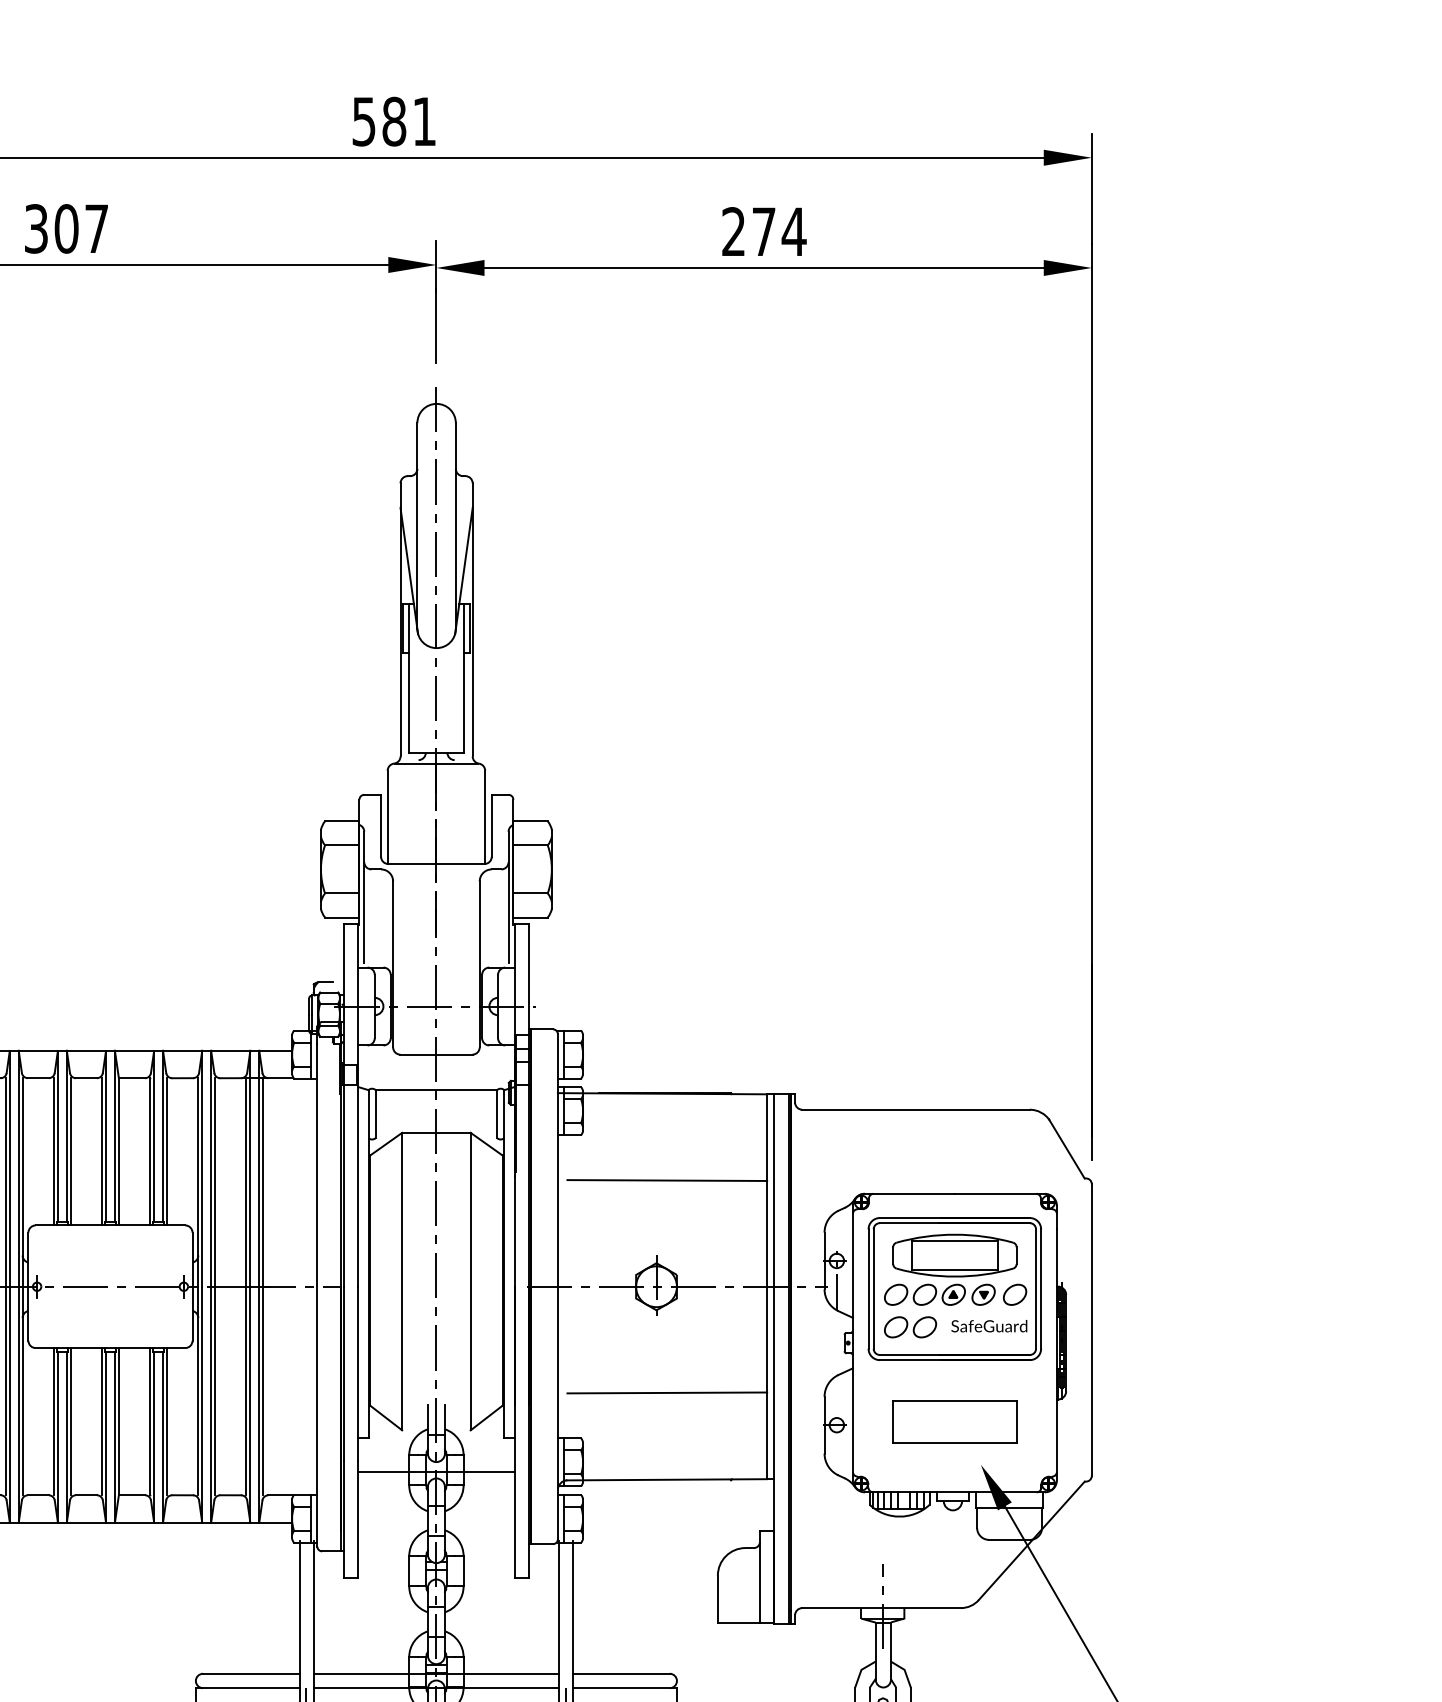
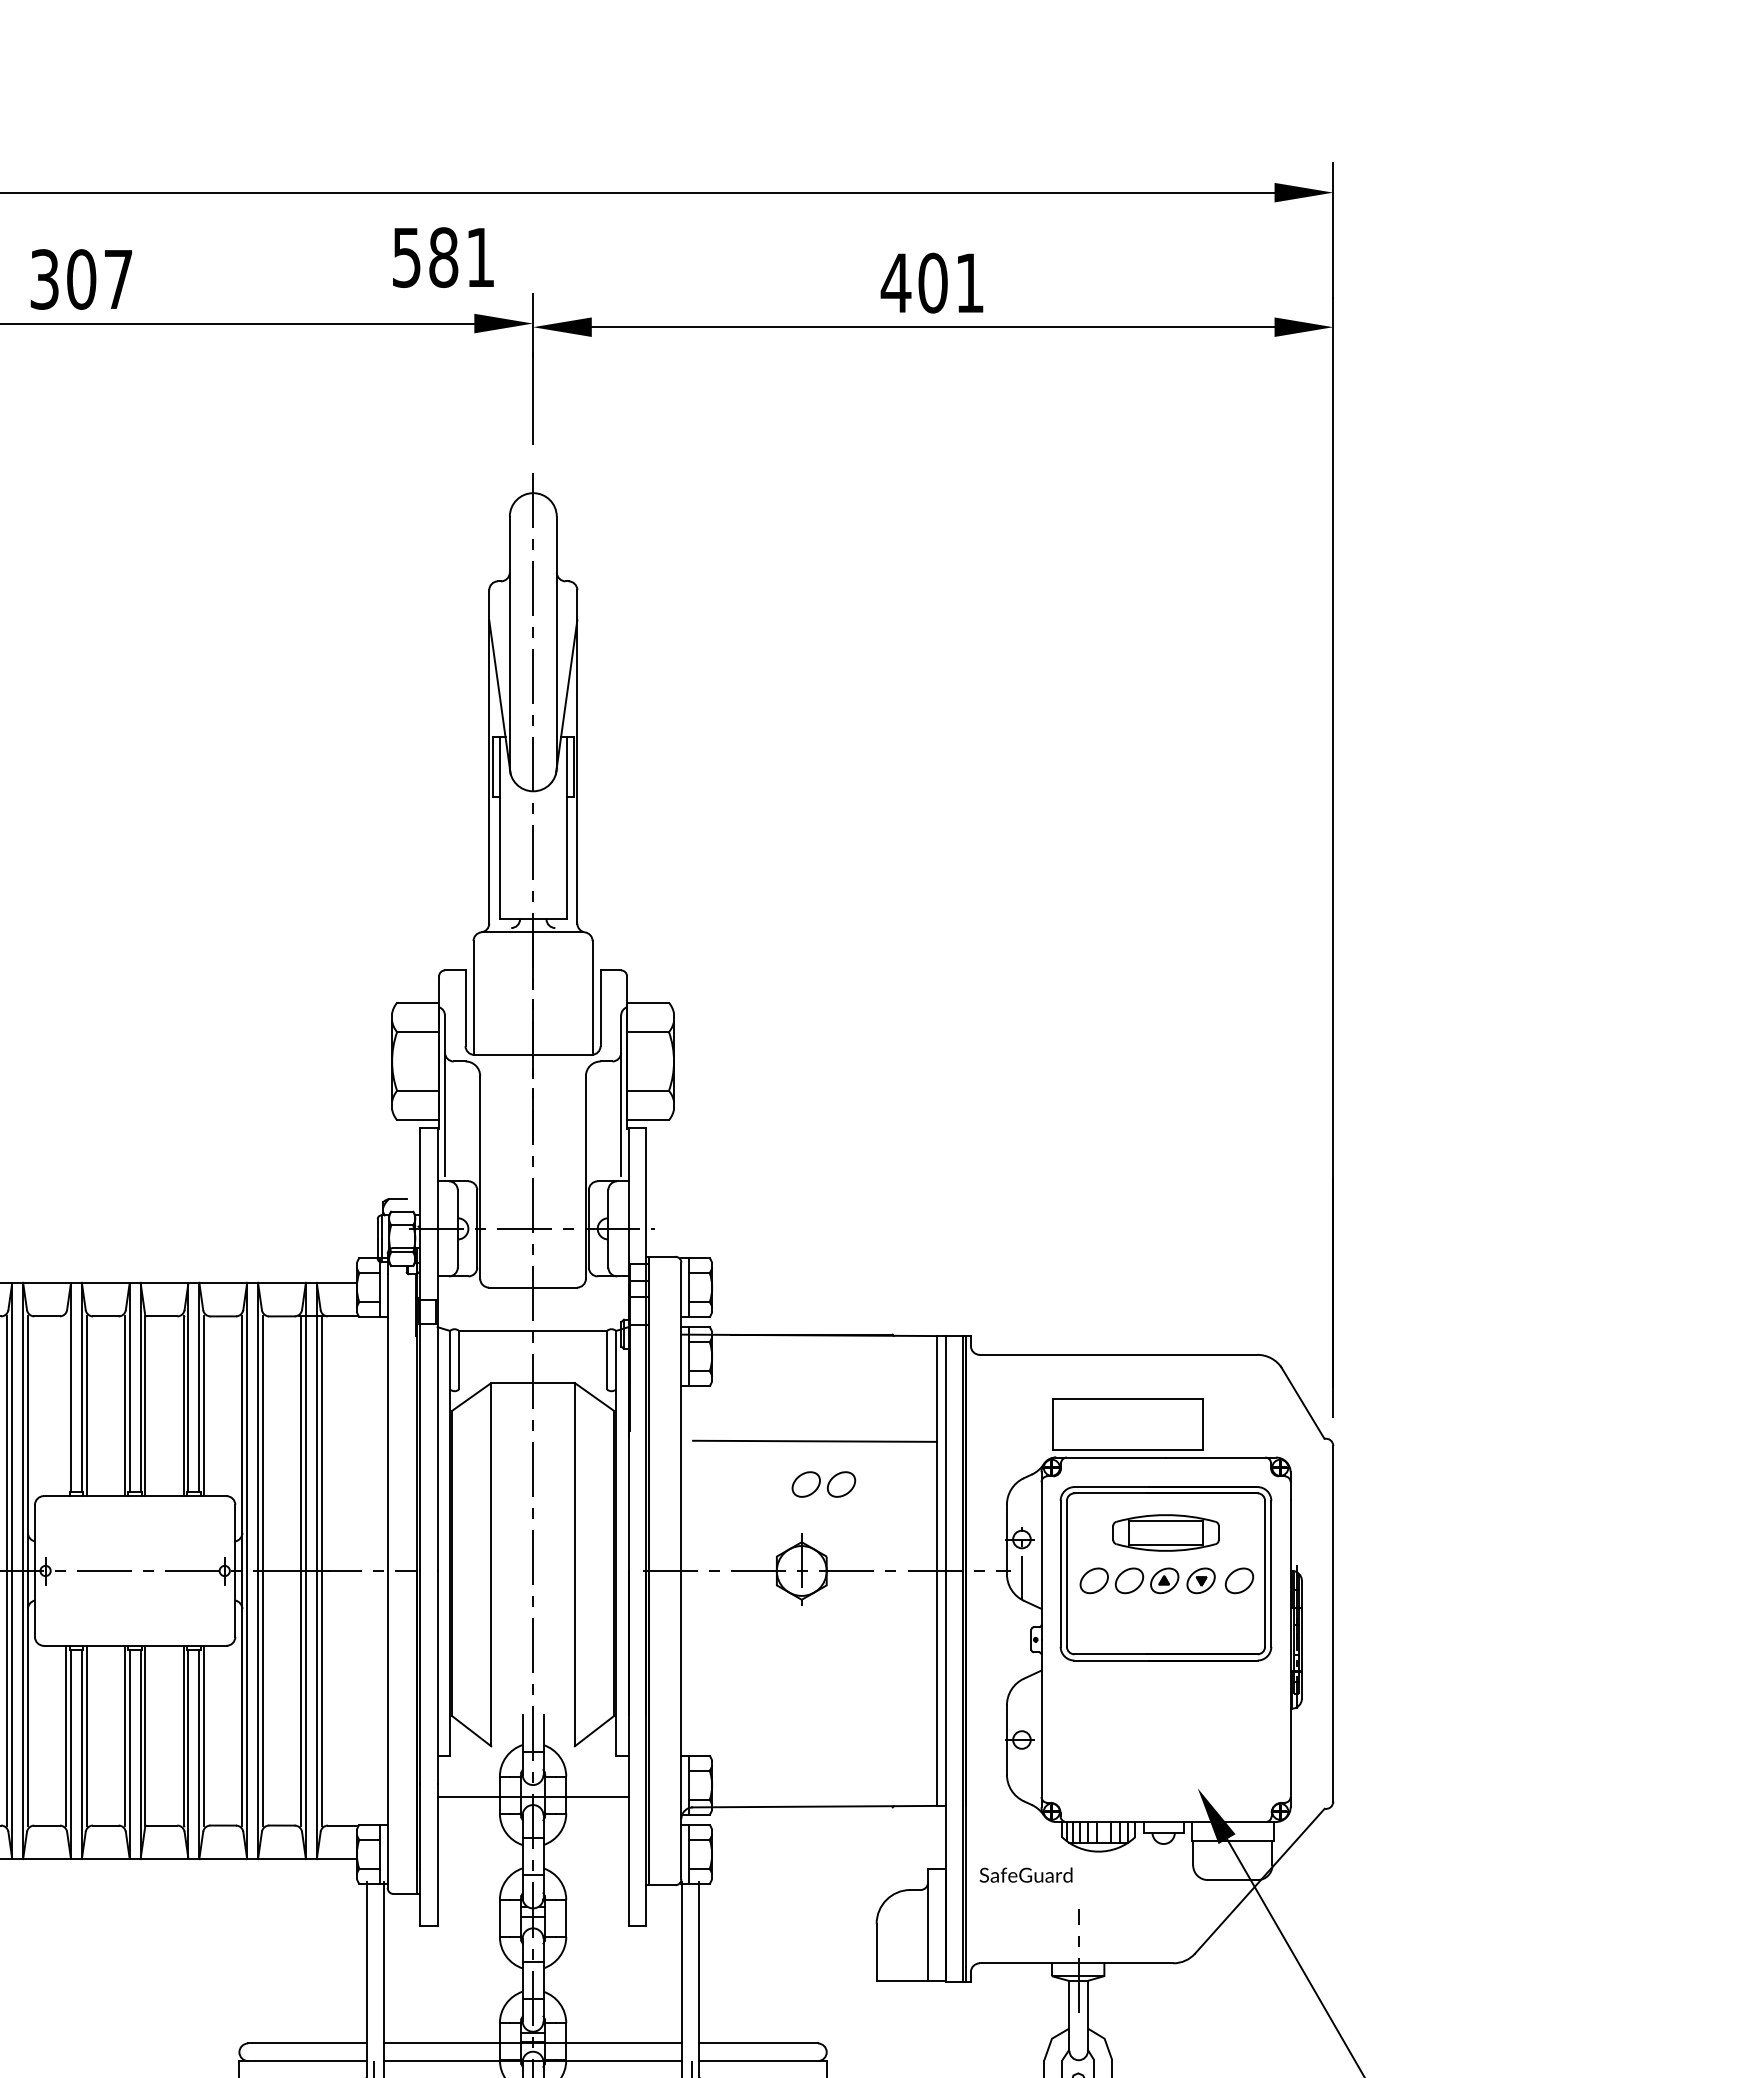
text: (394, 121) -> (443, 257), moved
text: (763, 231) -> (932, 282), 274 -> 401
line: (54, 1152) -> (66, 1406), removed
part: (954, 1255) -> (1165, 1532), size x0.7
text: (988, 1325) -> (1025, 1874), moved
part: (910, 1327) -> (823, 1484), moved
line: (666, 1392) -> (814, 1700), removed
part: (954, 1422) -> (1127, 1424), moved

